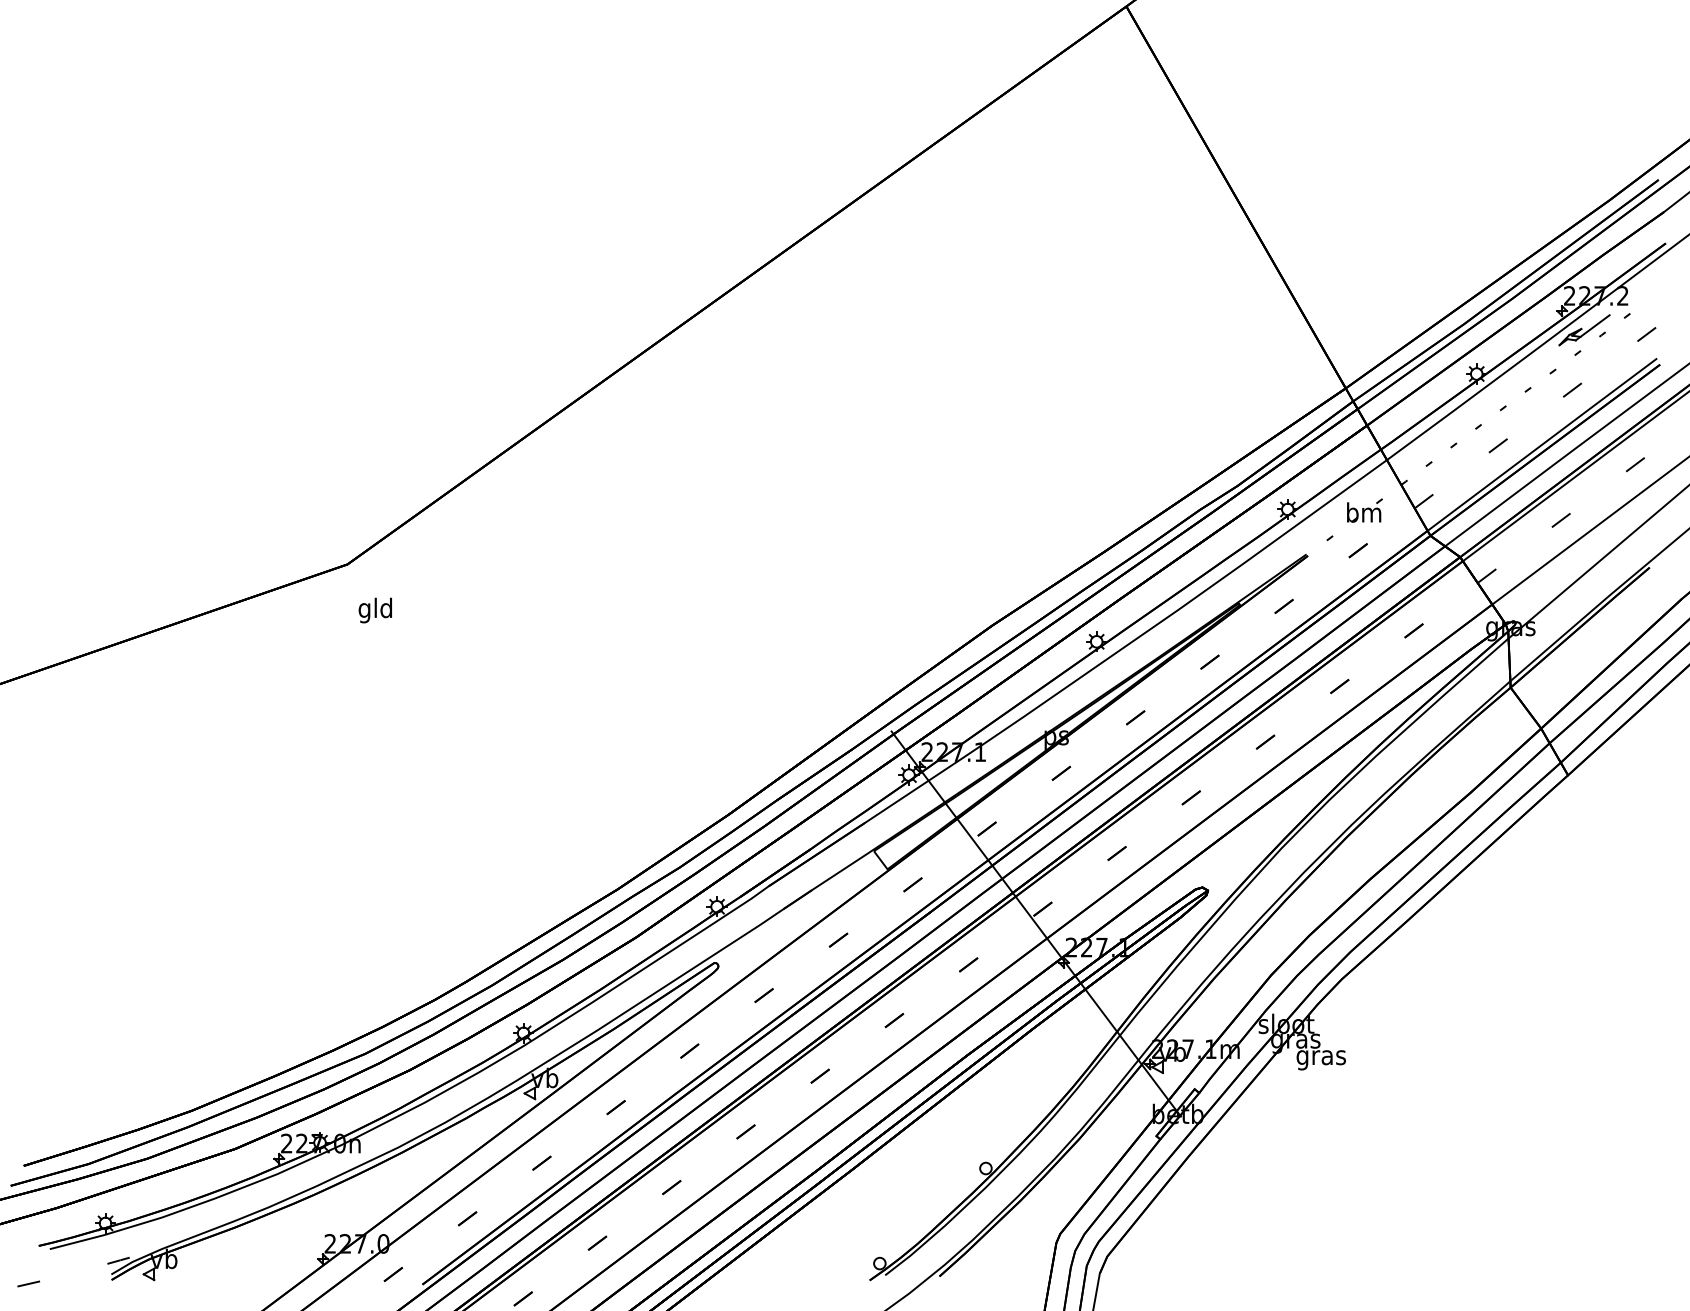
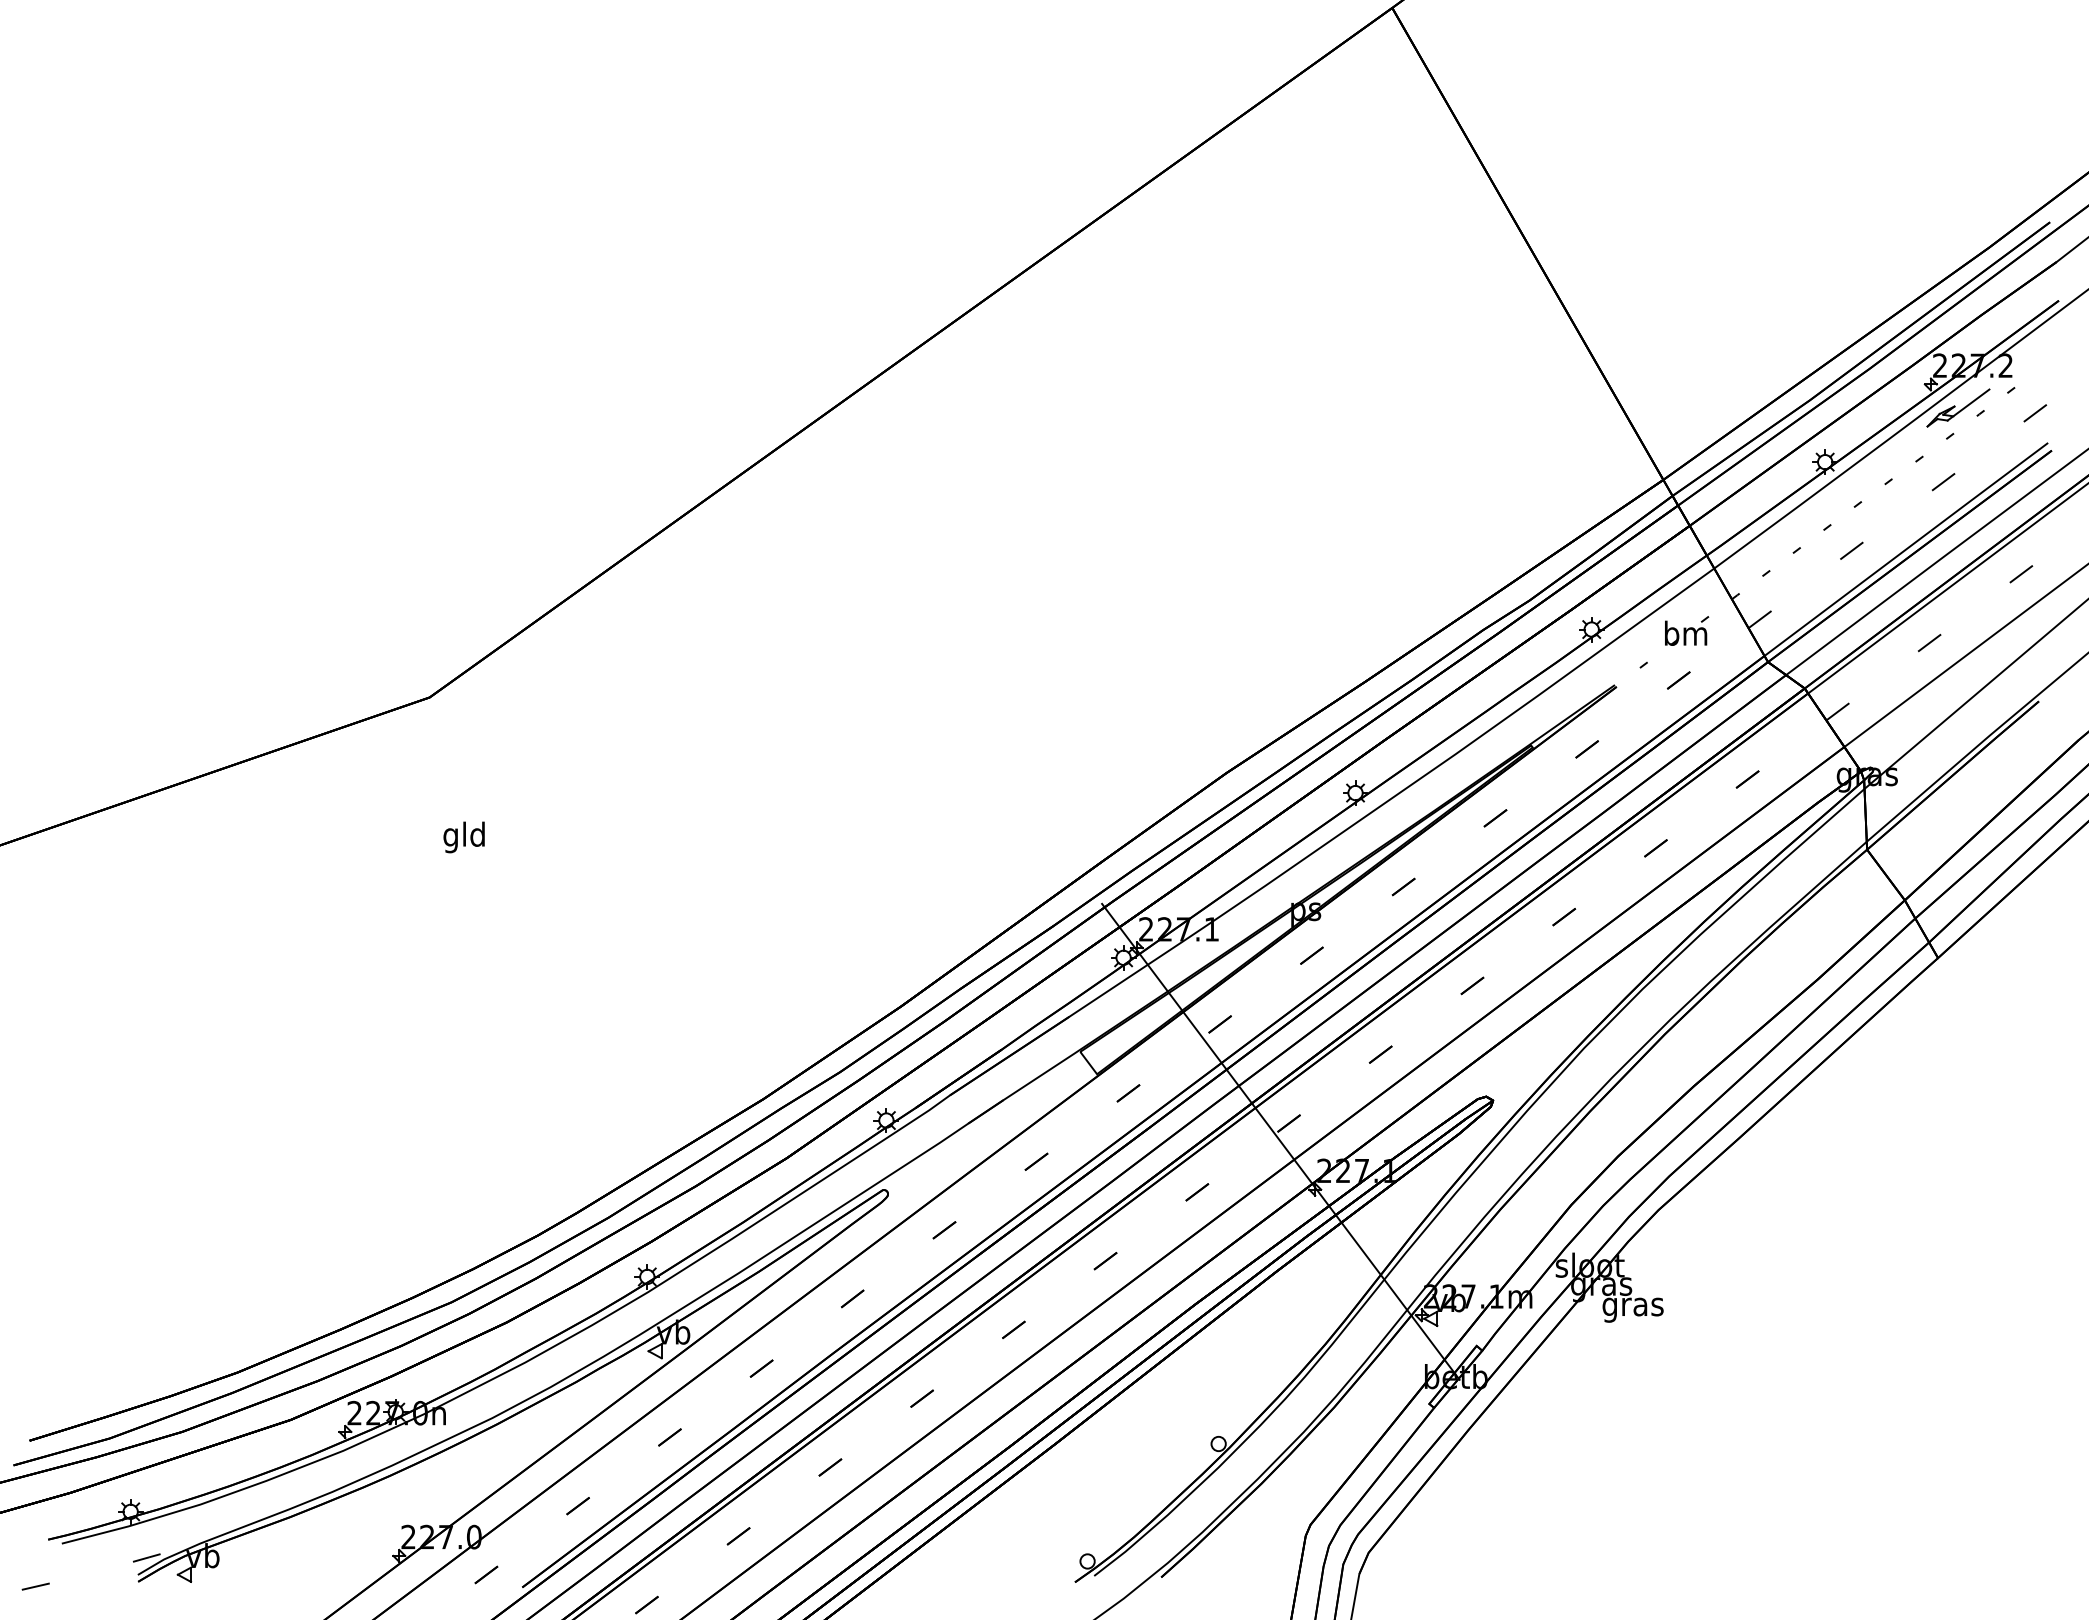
text: (374, 610) -> (463, 837), moved

